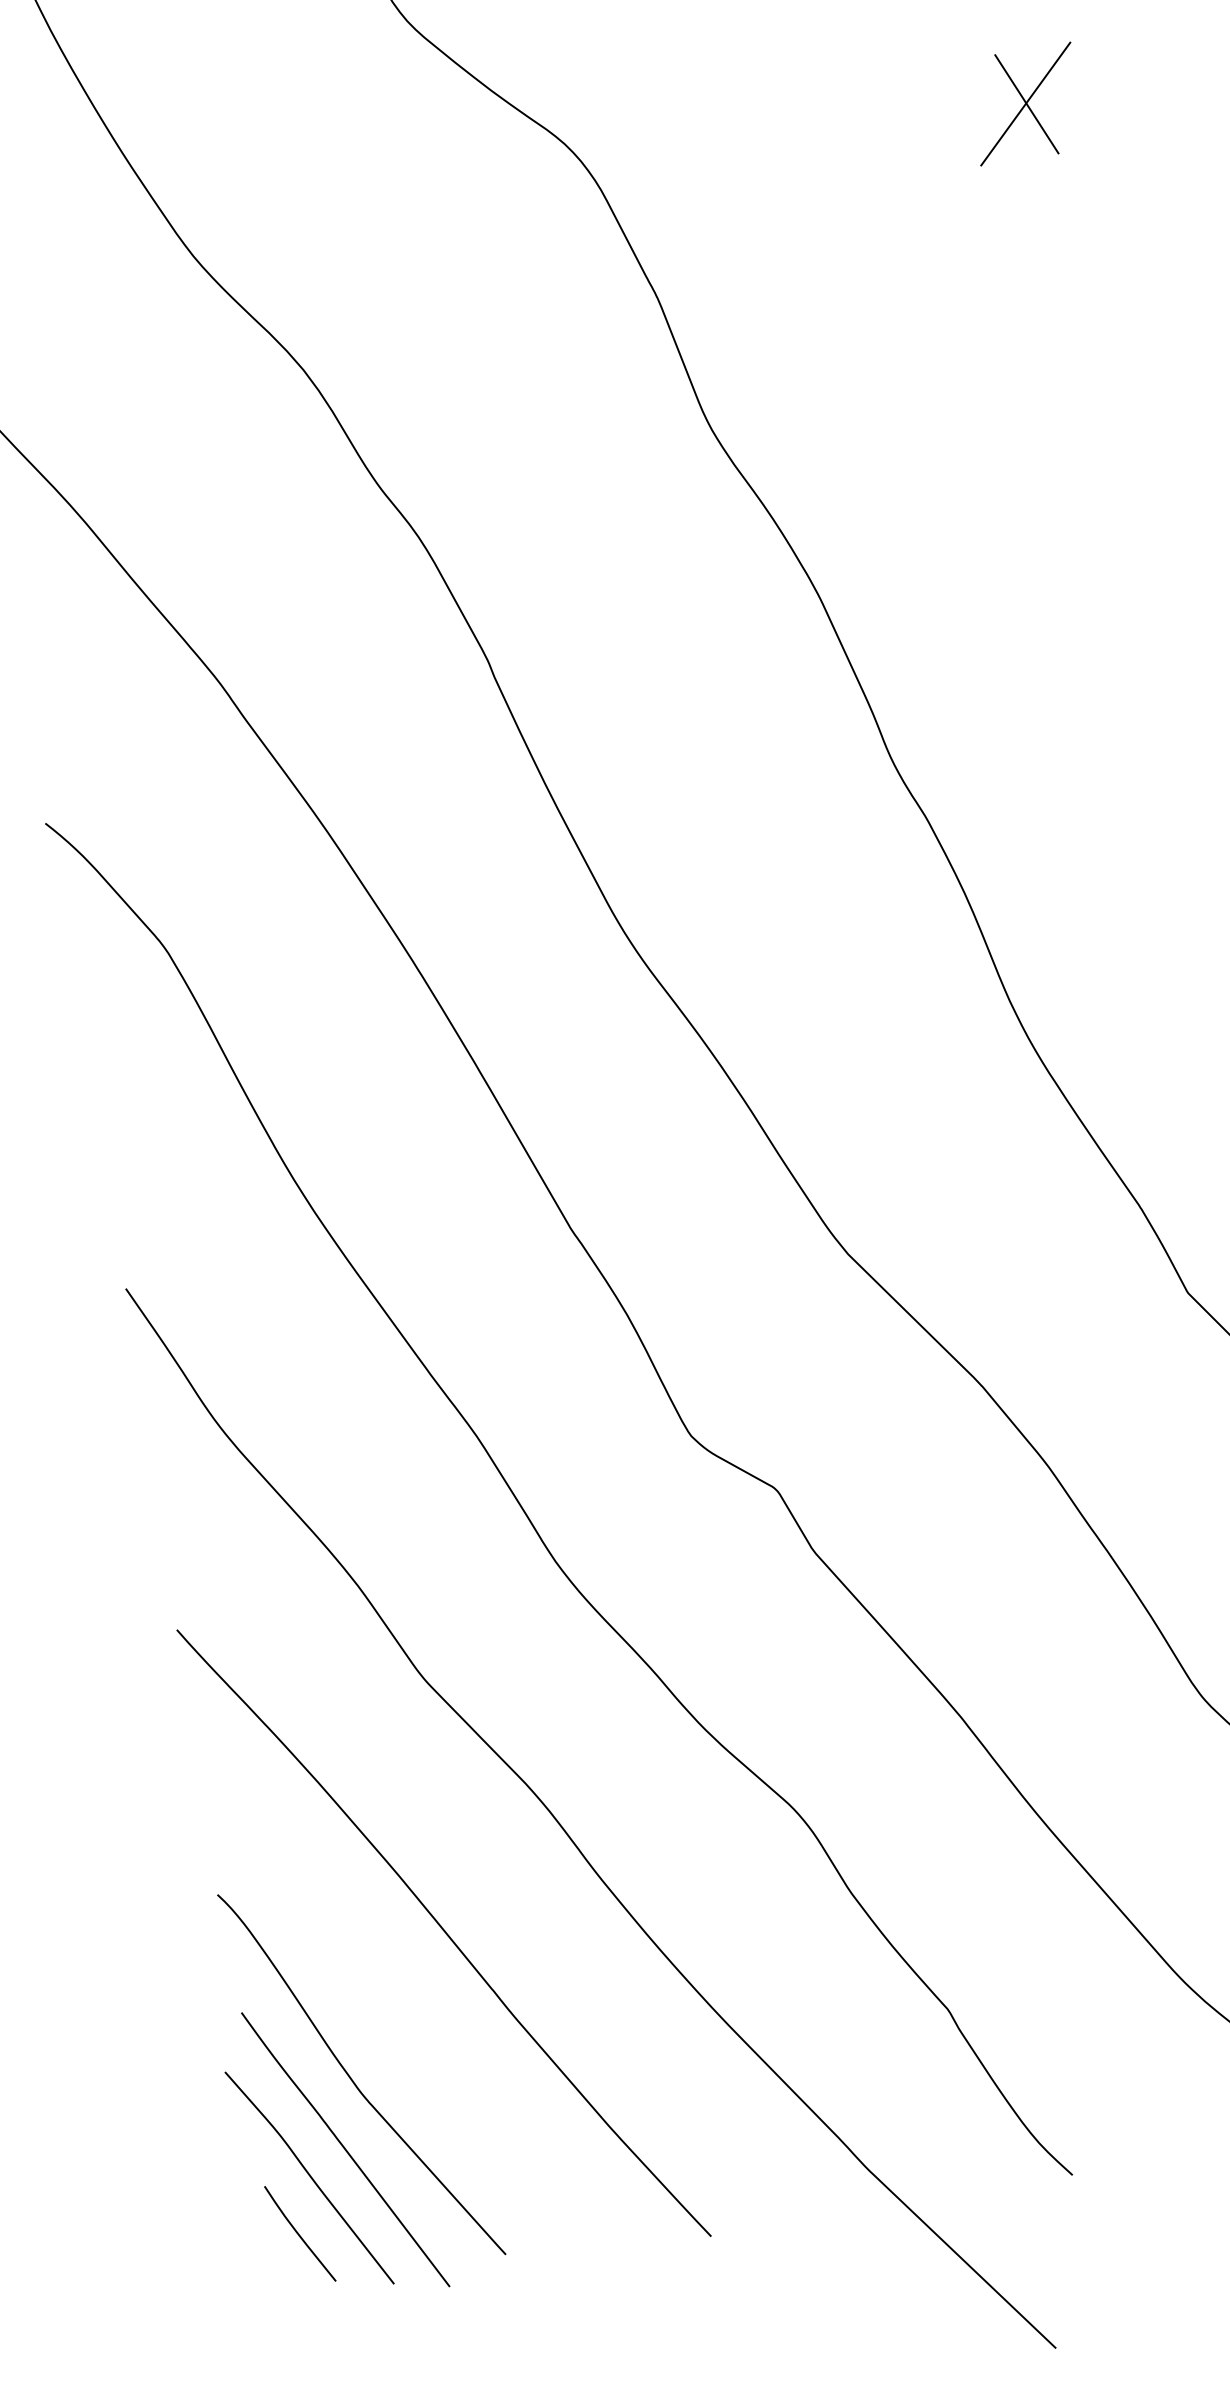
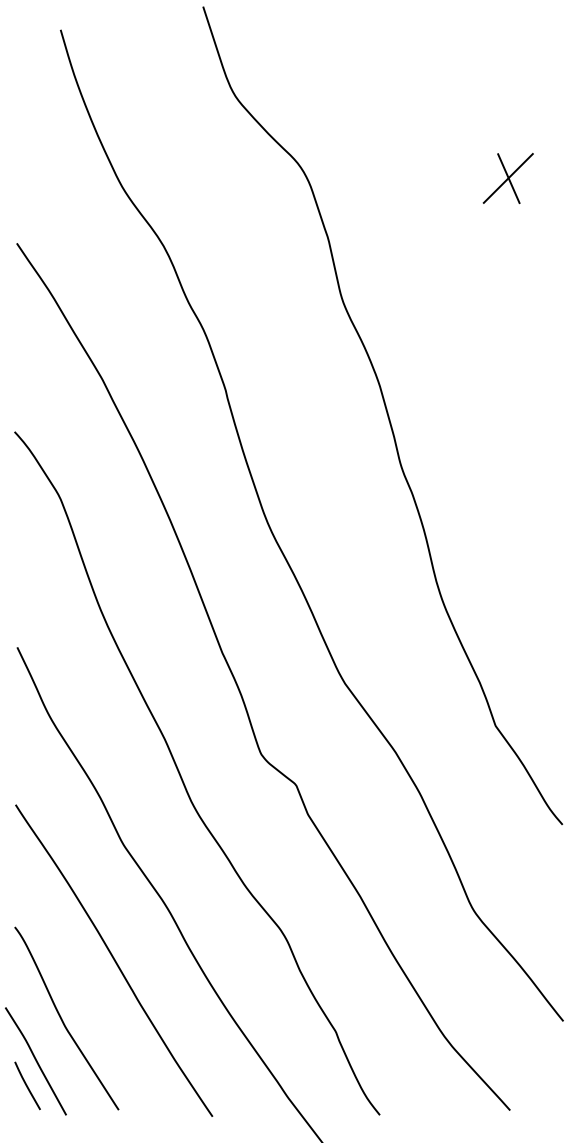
line: (343, 2148) -> (53, 1050), removed

